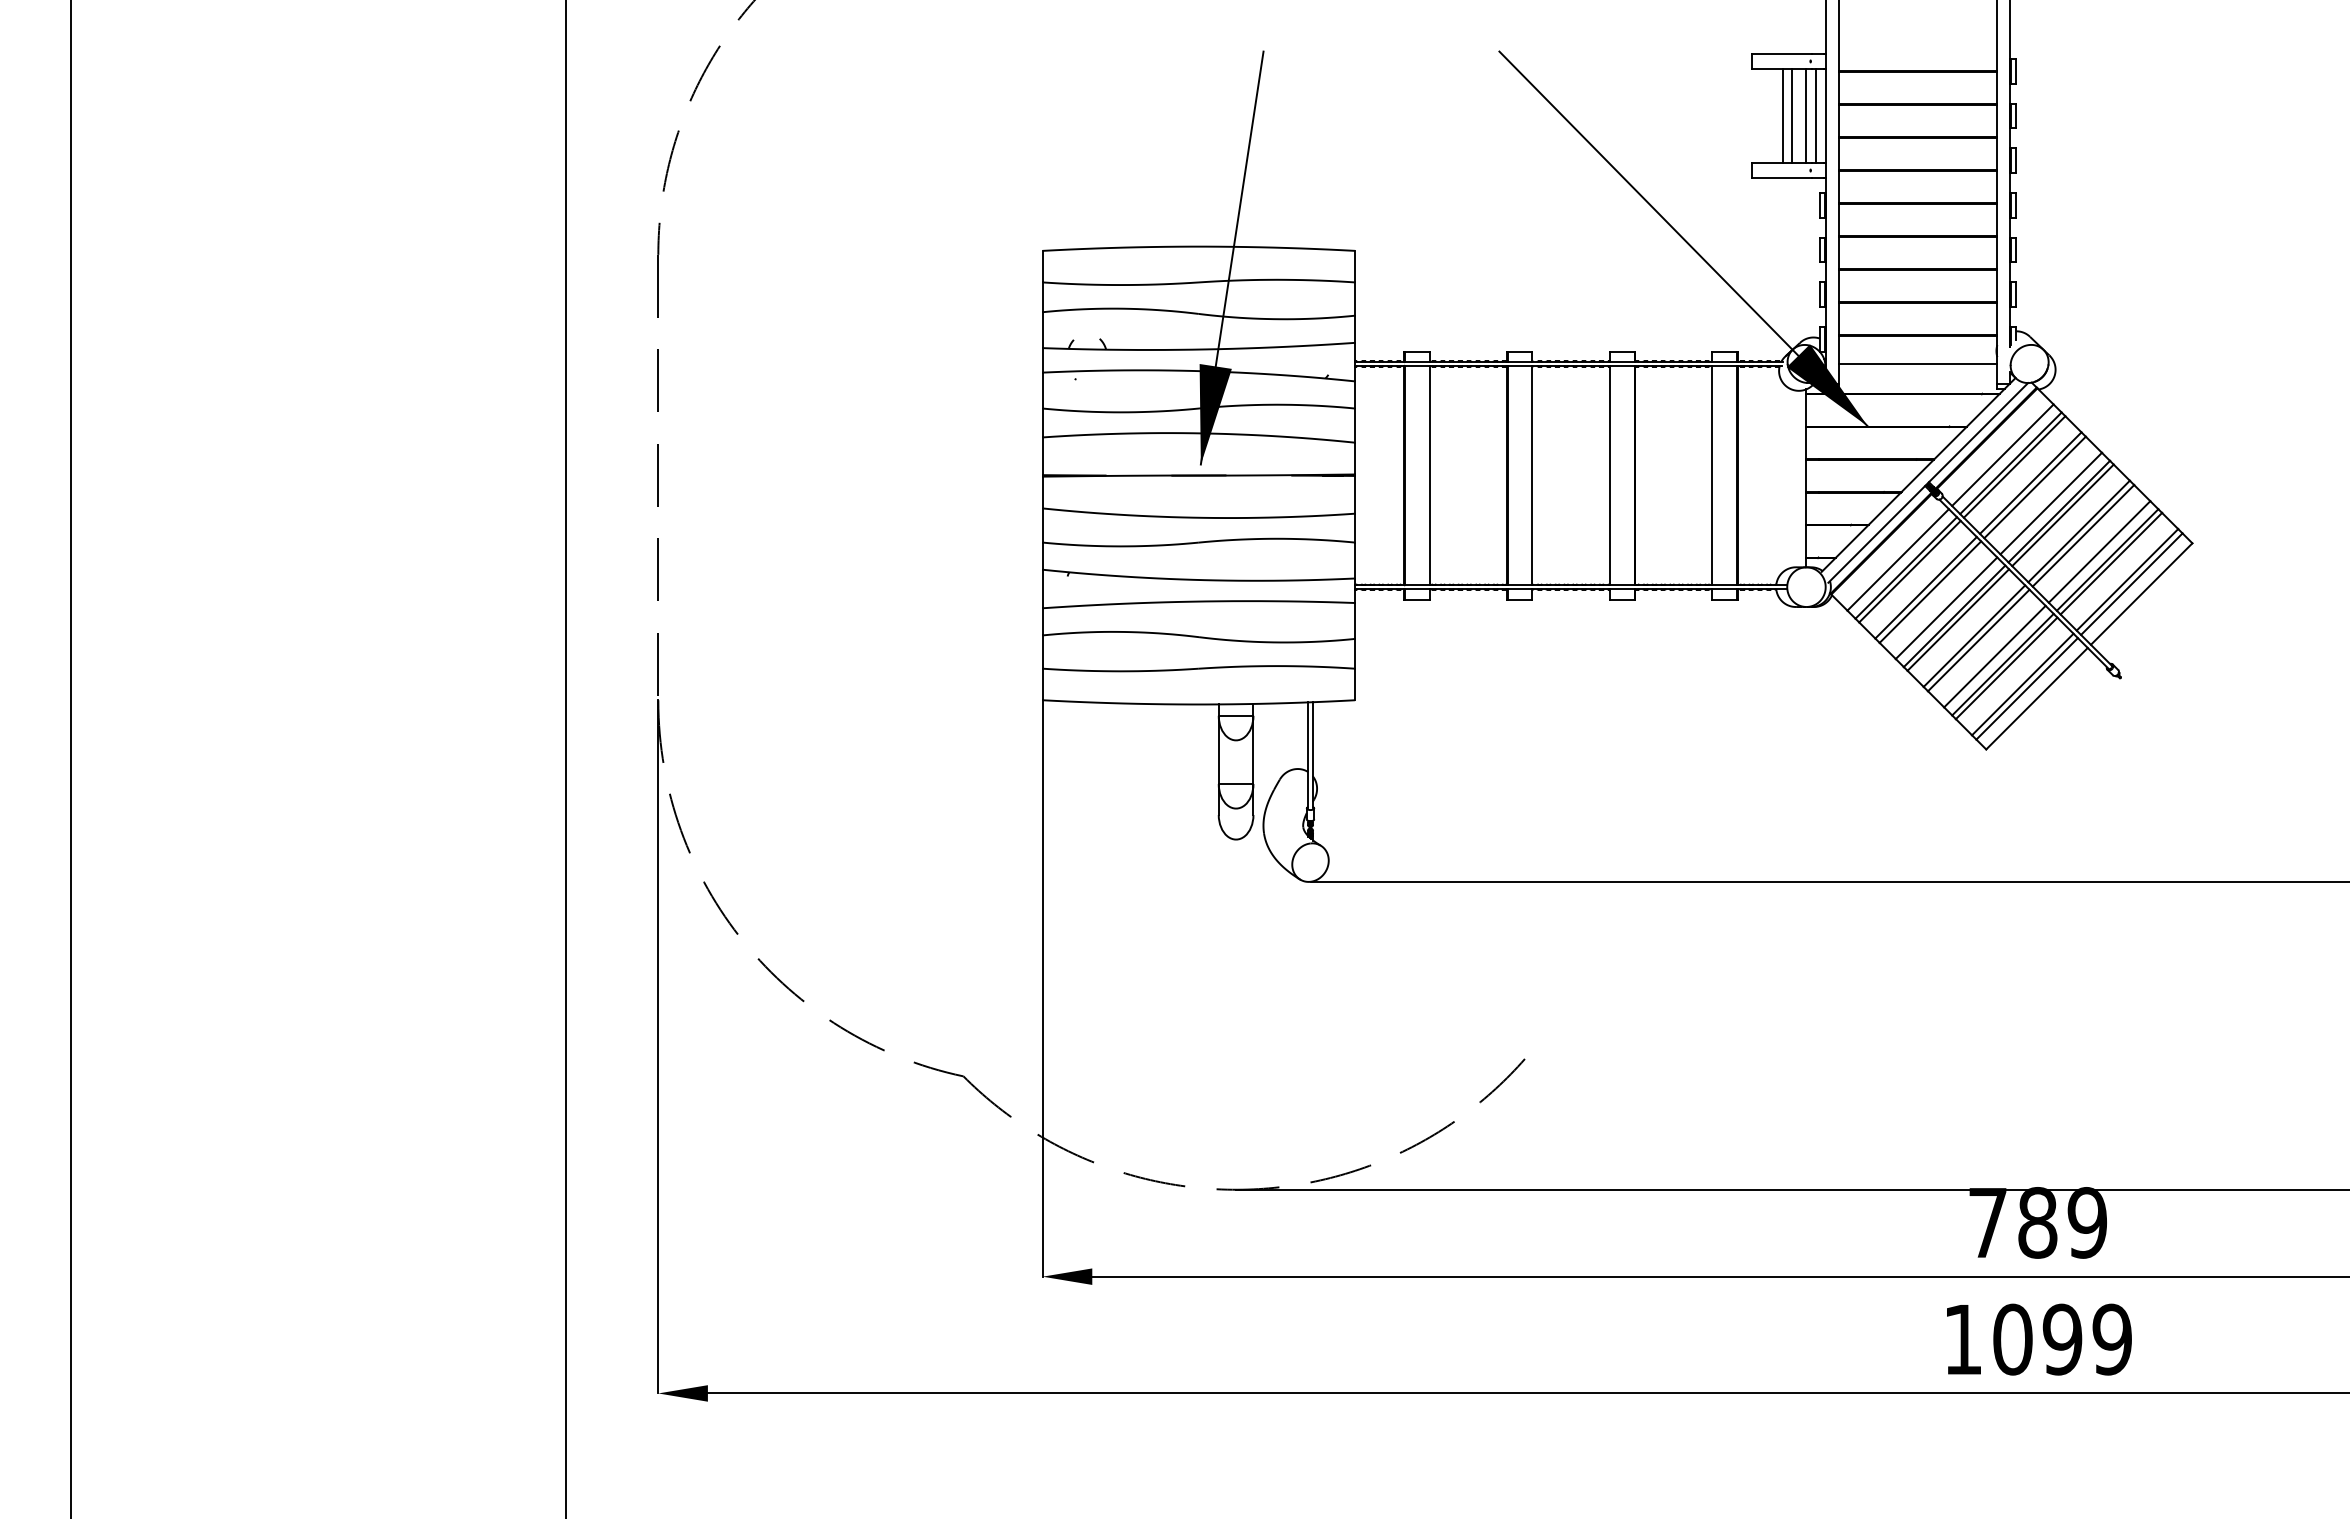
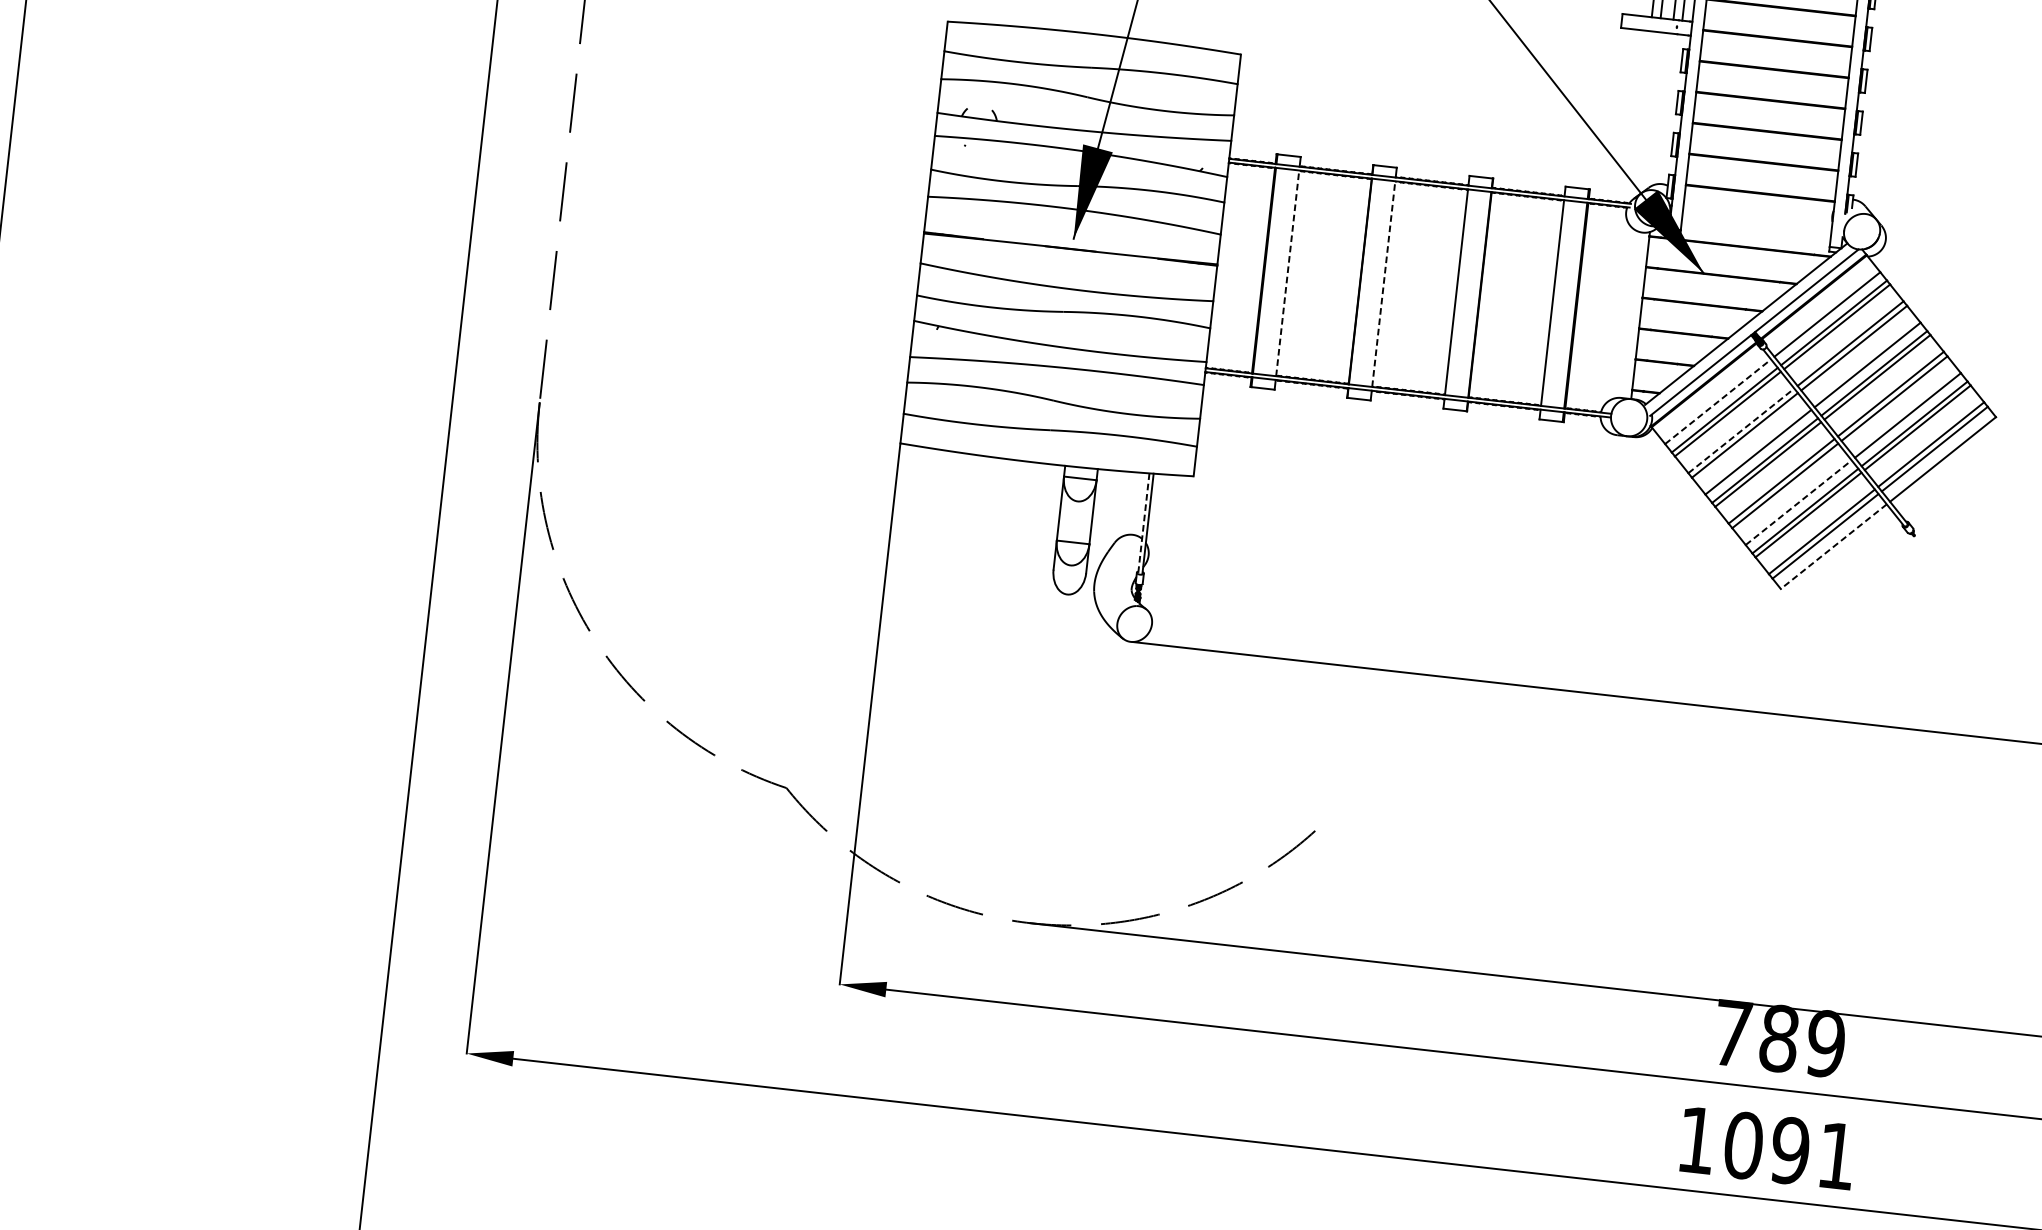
line: (1917, 363) -> (1756, 219), removed
line: (1430, 475) -> (1288, 273), solid -> dashed
line: (1532, 475) -> (1383, 284), solid -> dashed
line: (1898, 559) -> (1718, 401), solid -> dashed
line: (1926, 587) -> (1741, 430), solid -> dashed
line: (1994, 656) -> (1798, 502), solid -> dashed
line: (2037, 698) -> (1834, 546), solid -> dashed
line: (1308, 755) -> (1144, 523), solid -> dashed
text: (2111, 1339) -> (1836, 1155), 1099 -> 1091

